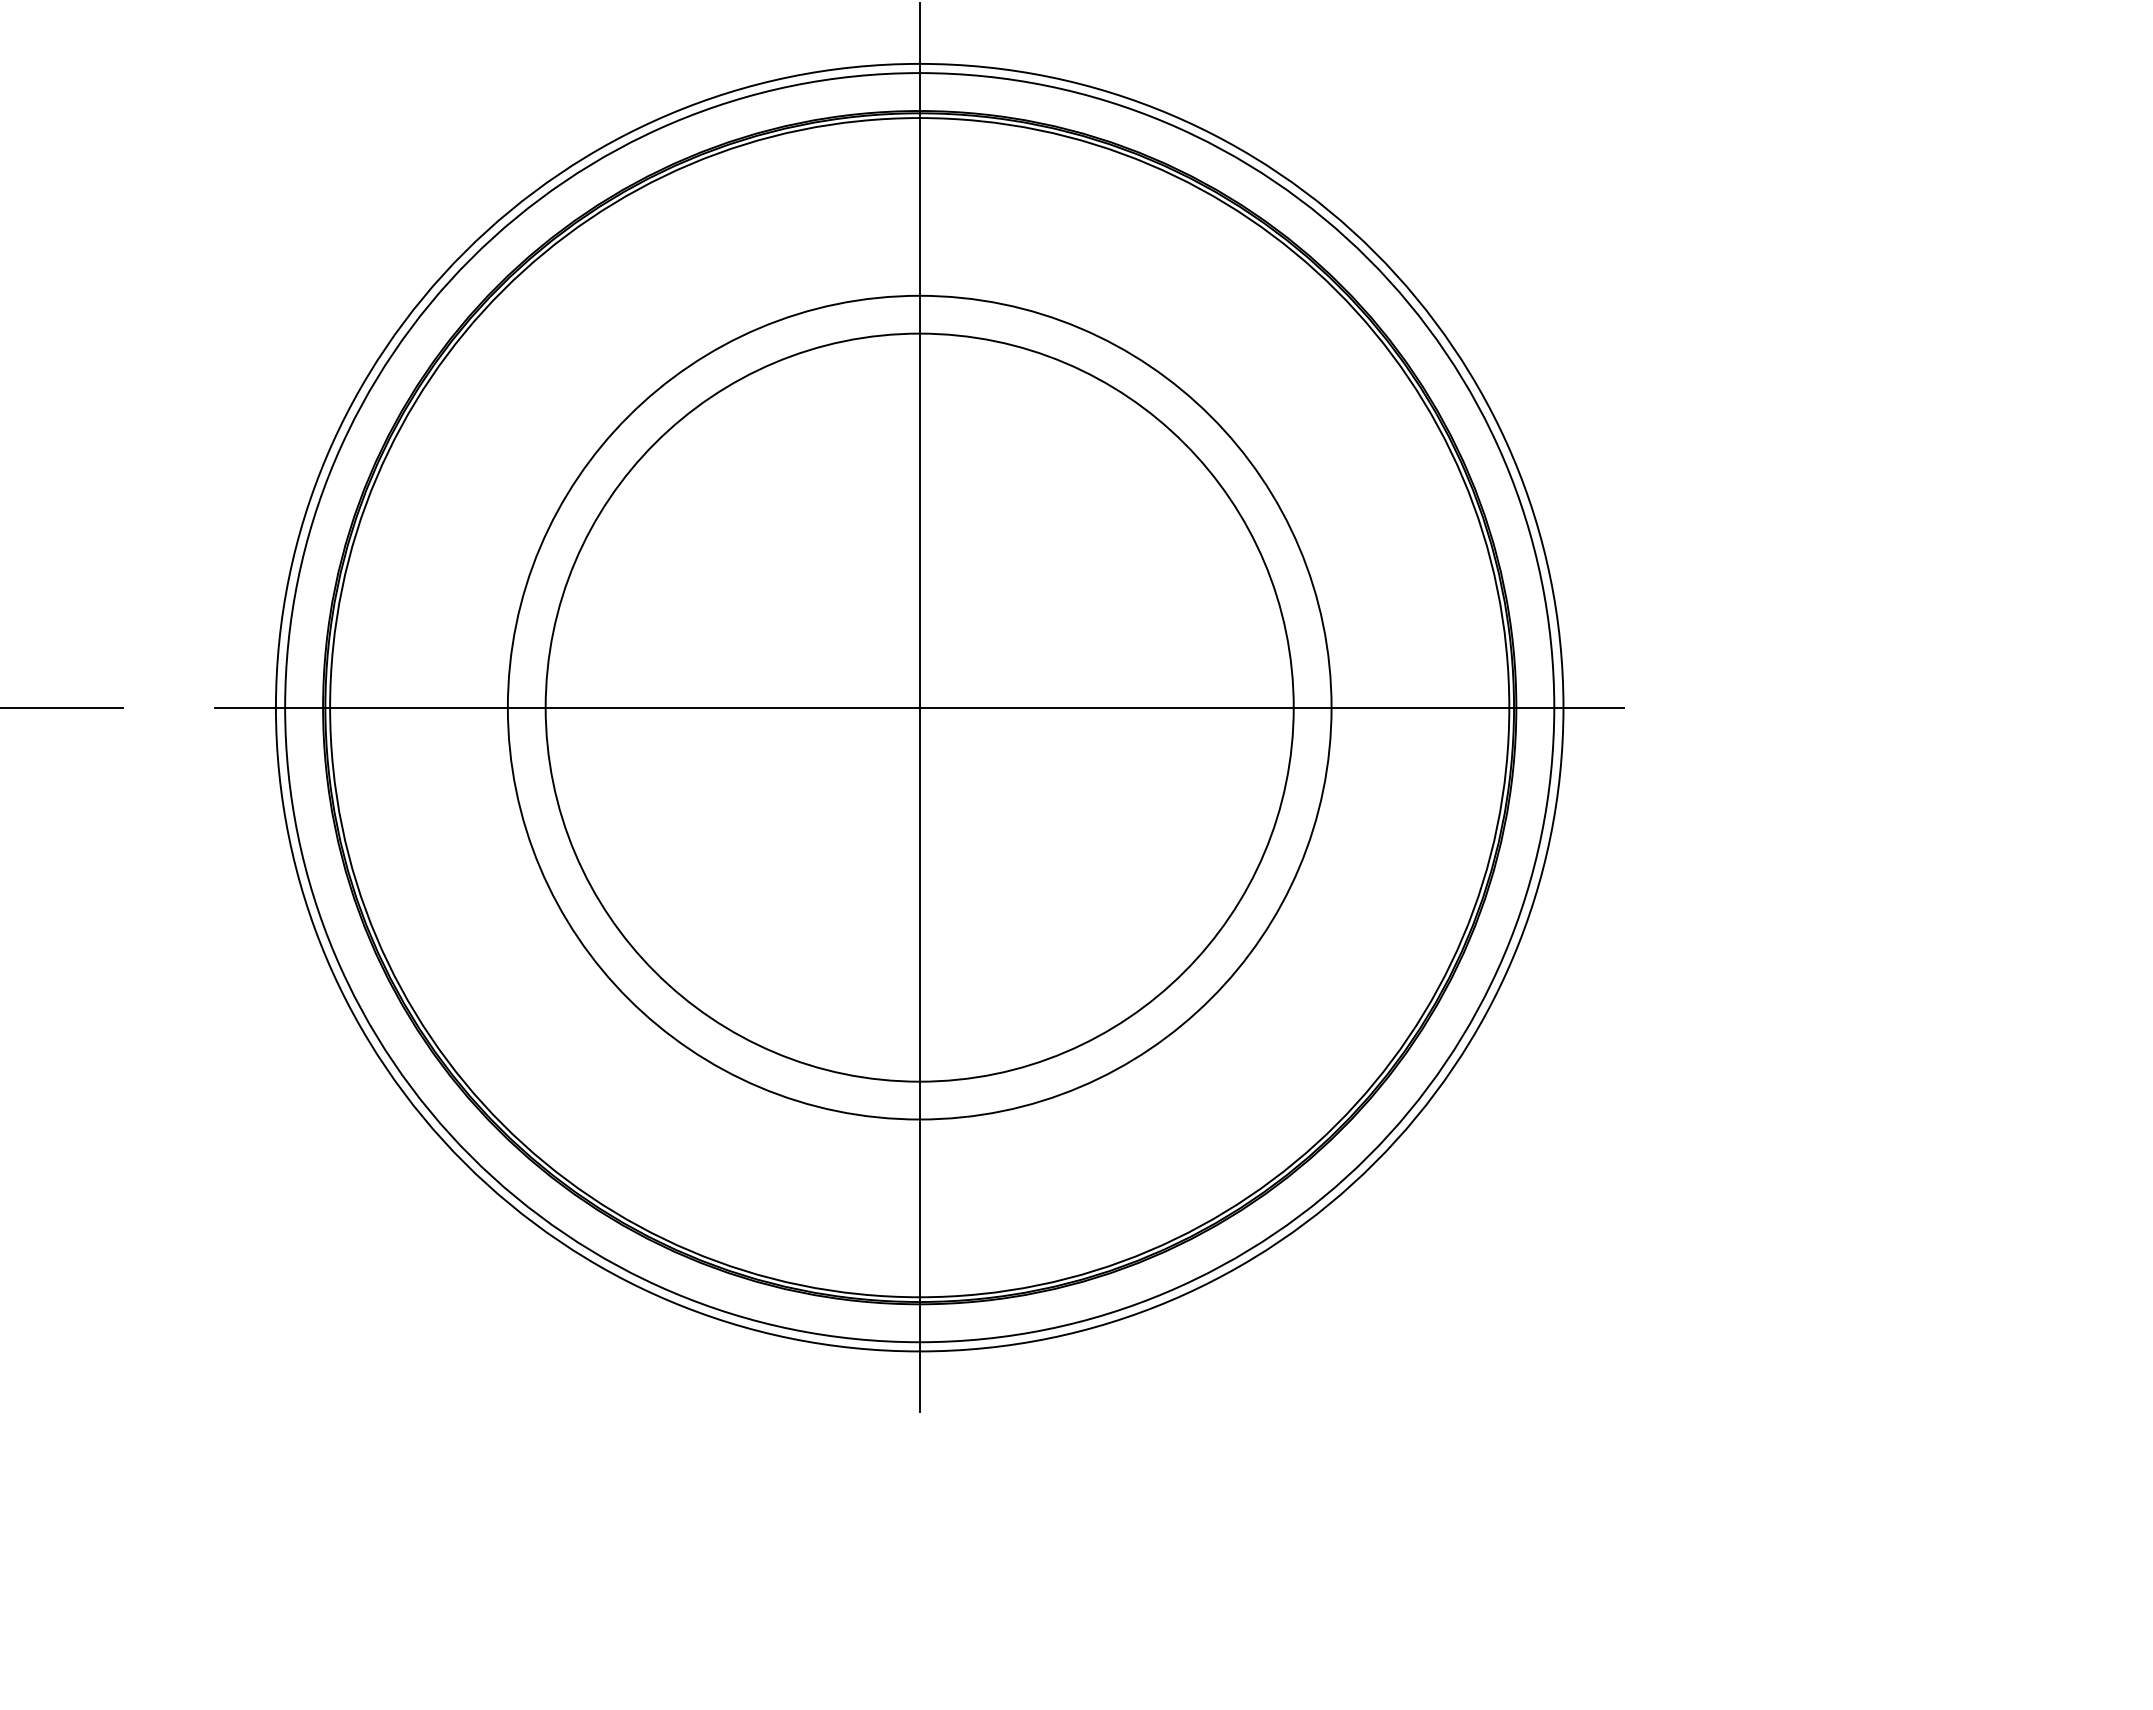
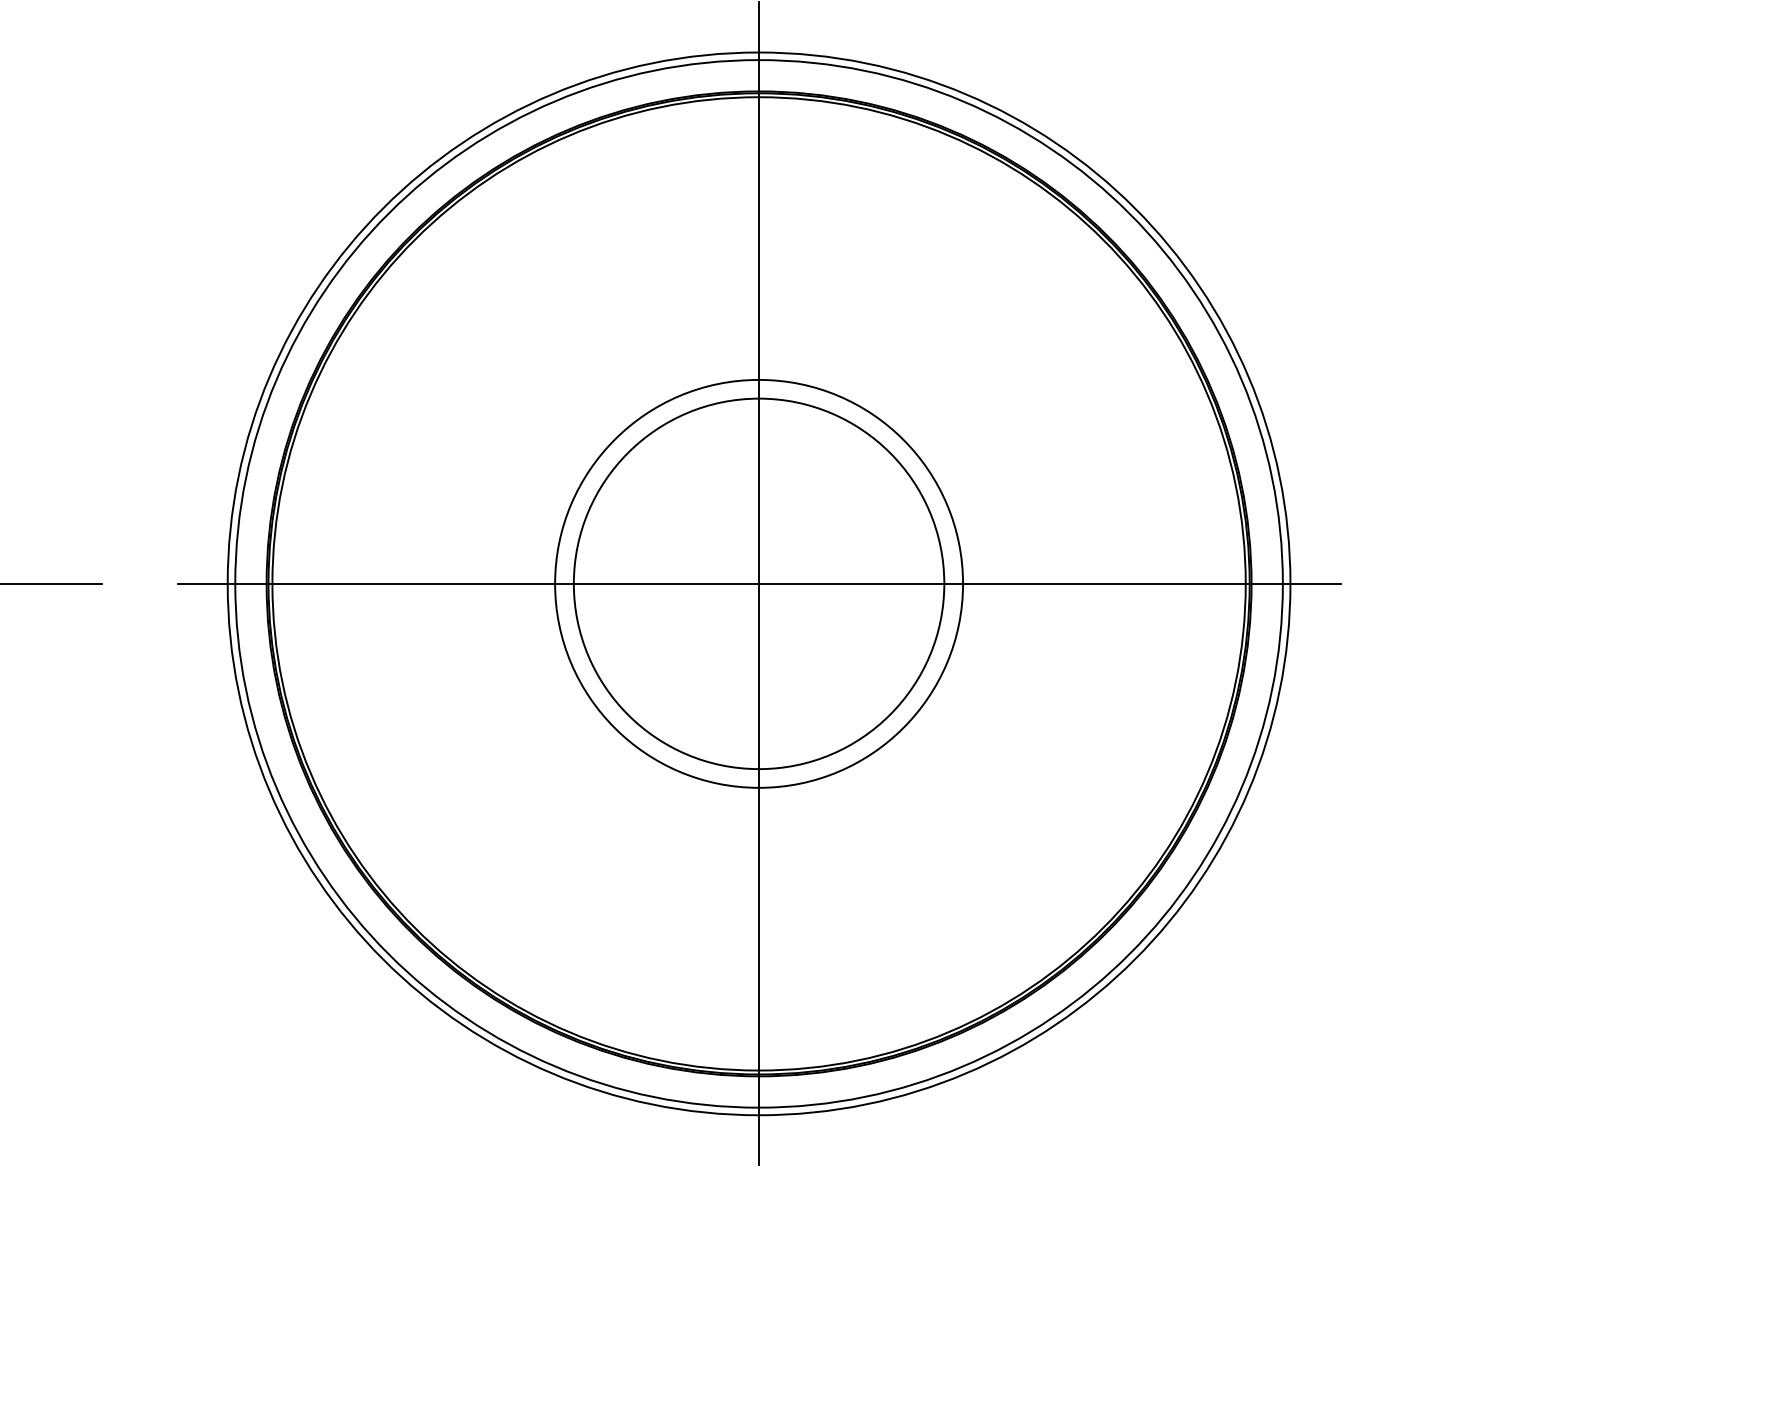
circle: (919, 707) -> (758, 583), size x0.6
circle: (919, 707) -> (758, 583), size x0.6

